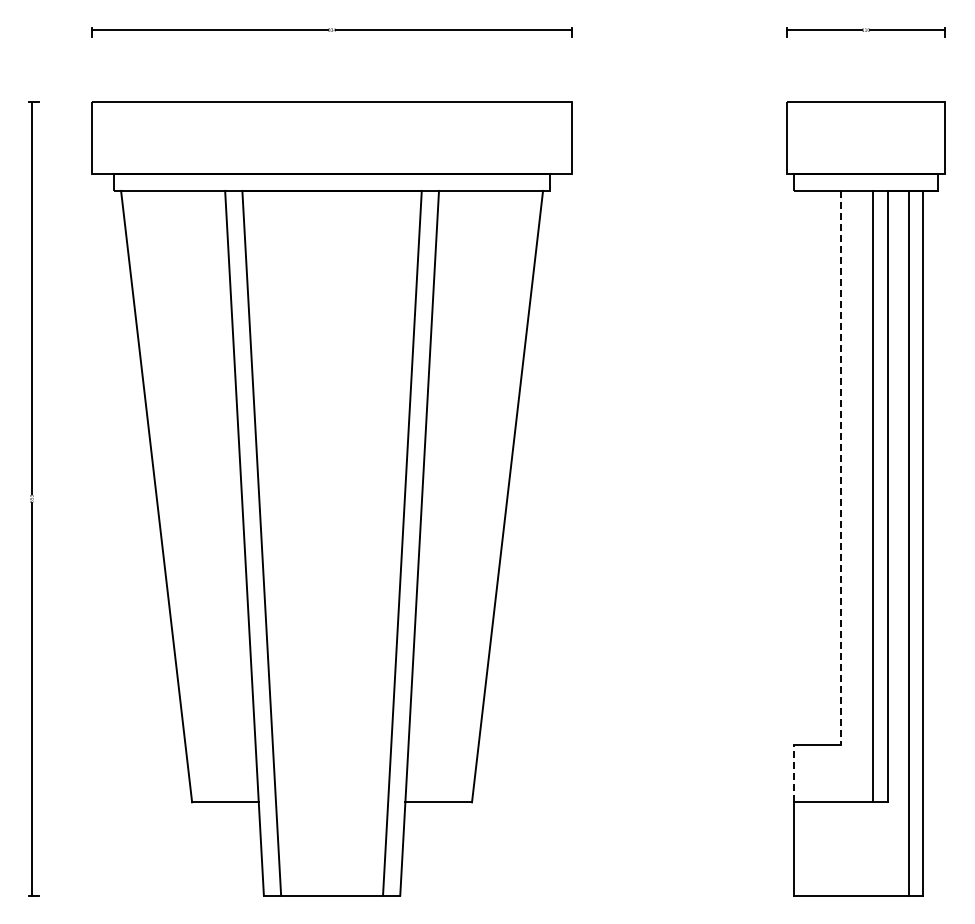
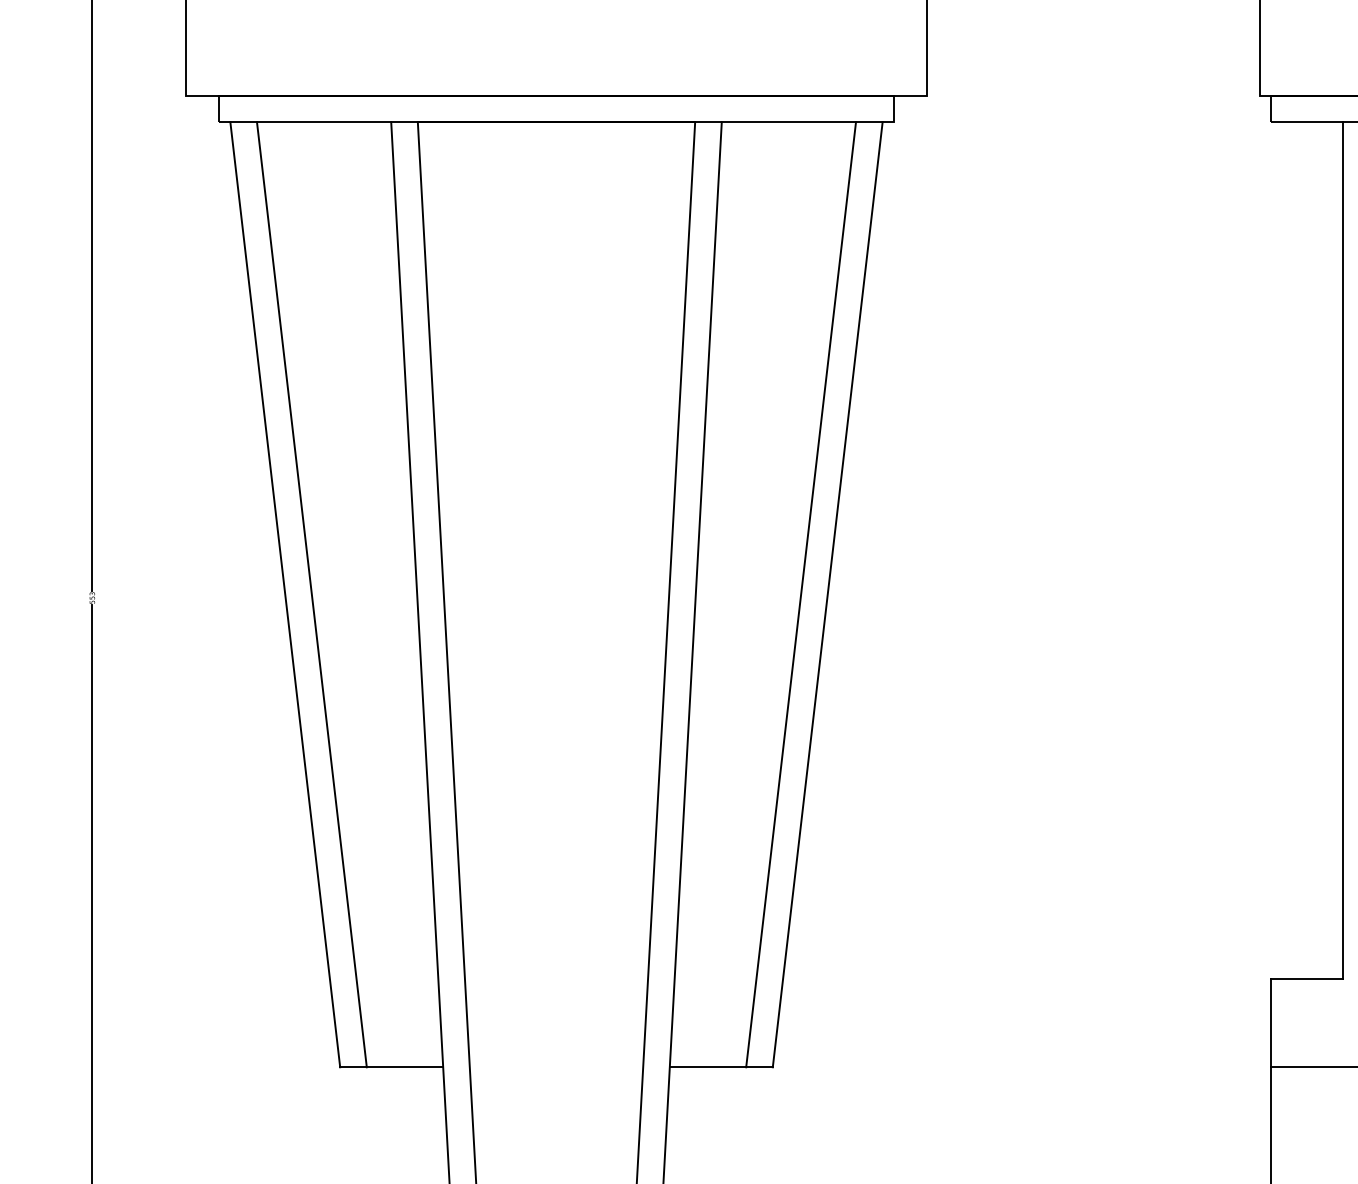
line: (840, 468) -> (1342, 551), dashed -> solid
line: (173, 496) -> (311, 594), added
line: (489, 496) -> (799, 594), added
line: (794, 773) -> (1271, 1022), dashed -> solid

